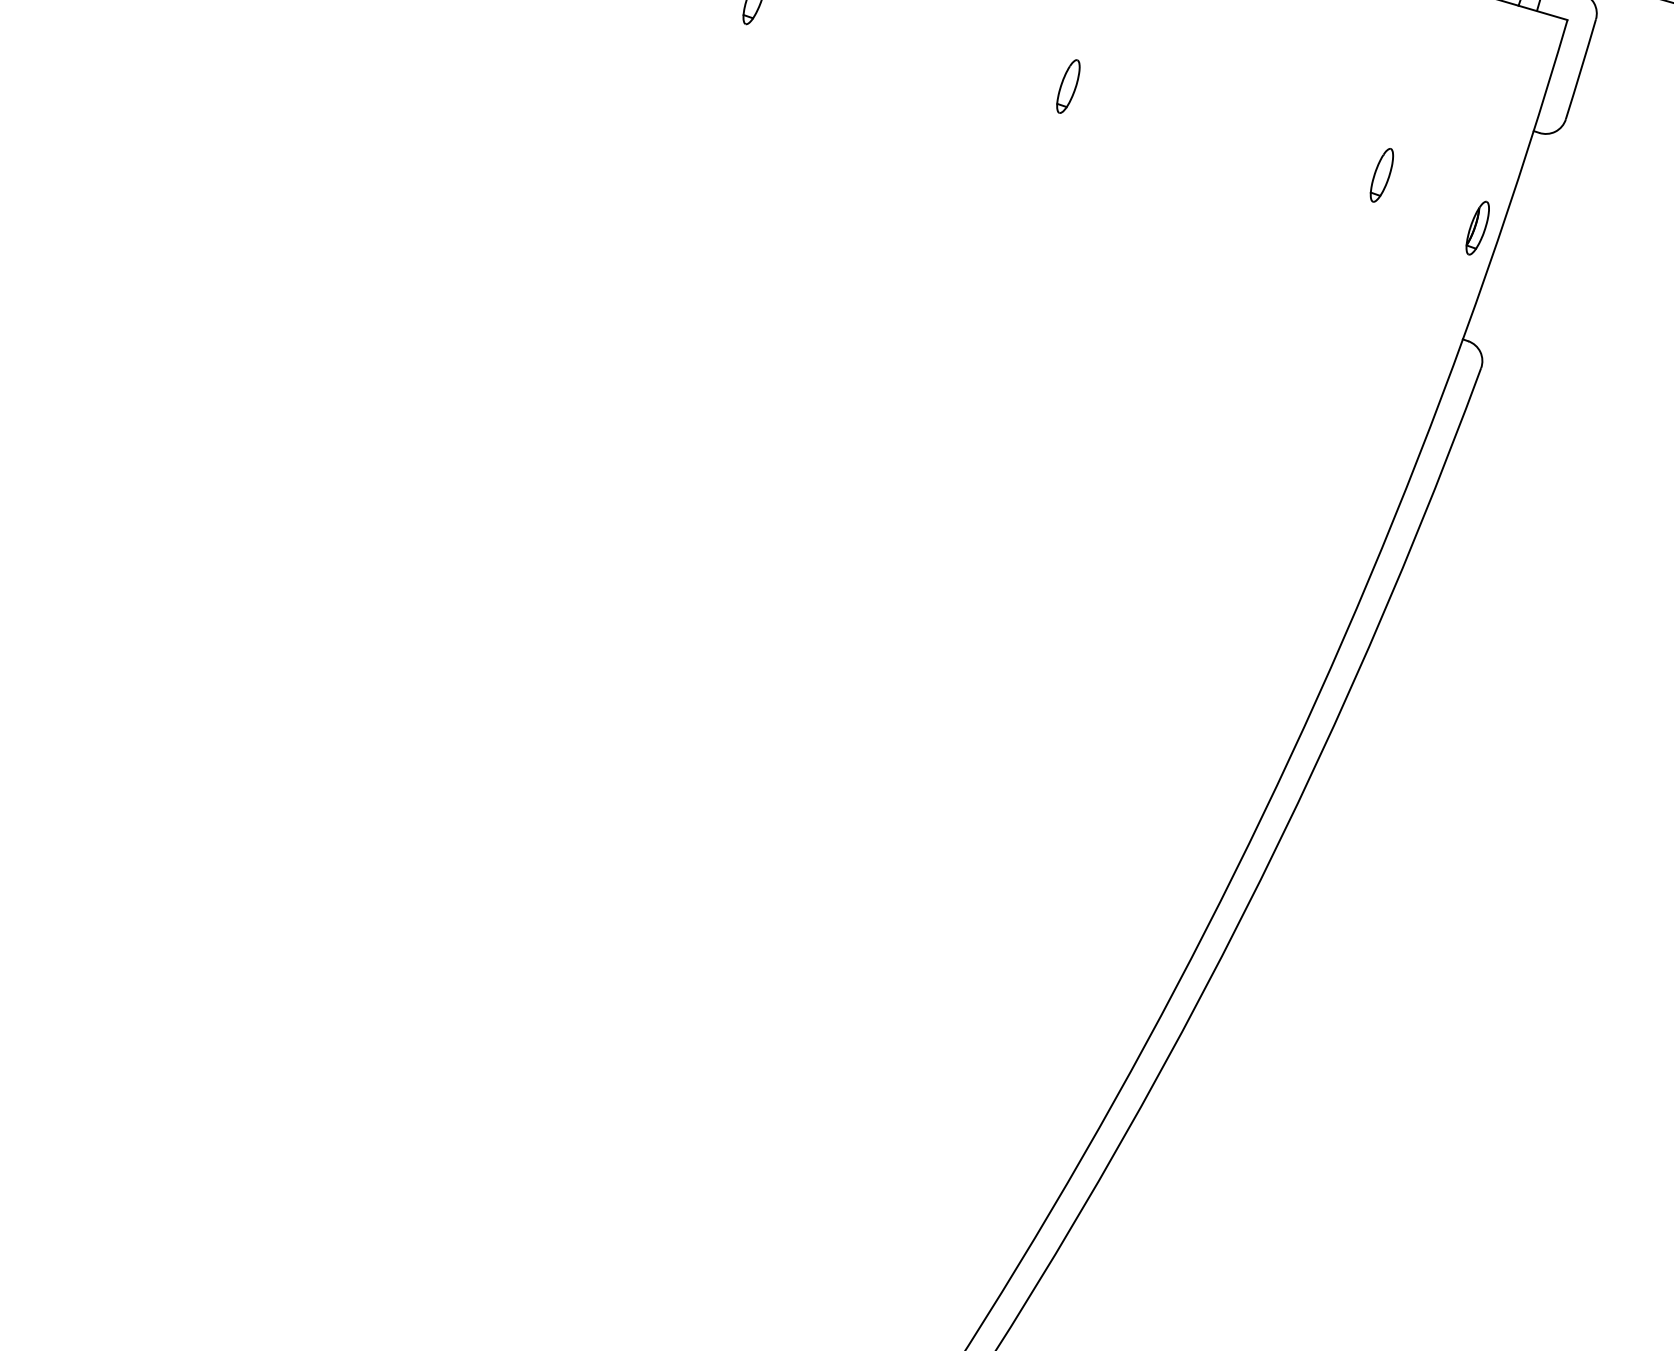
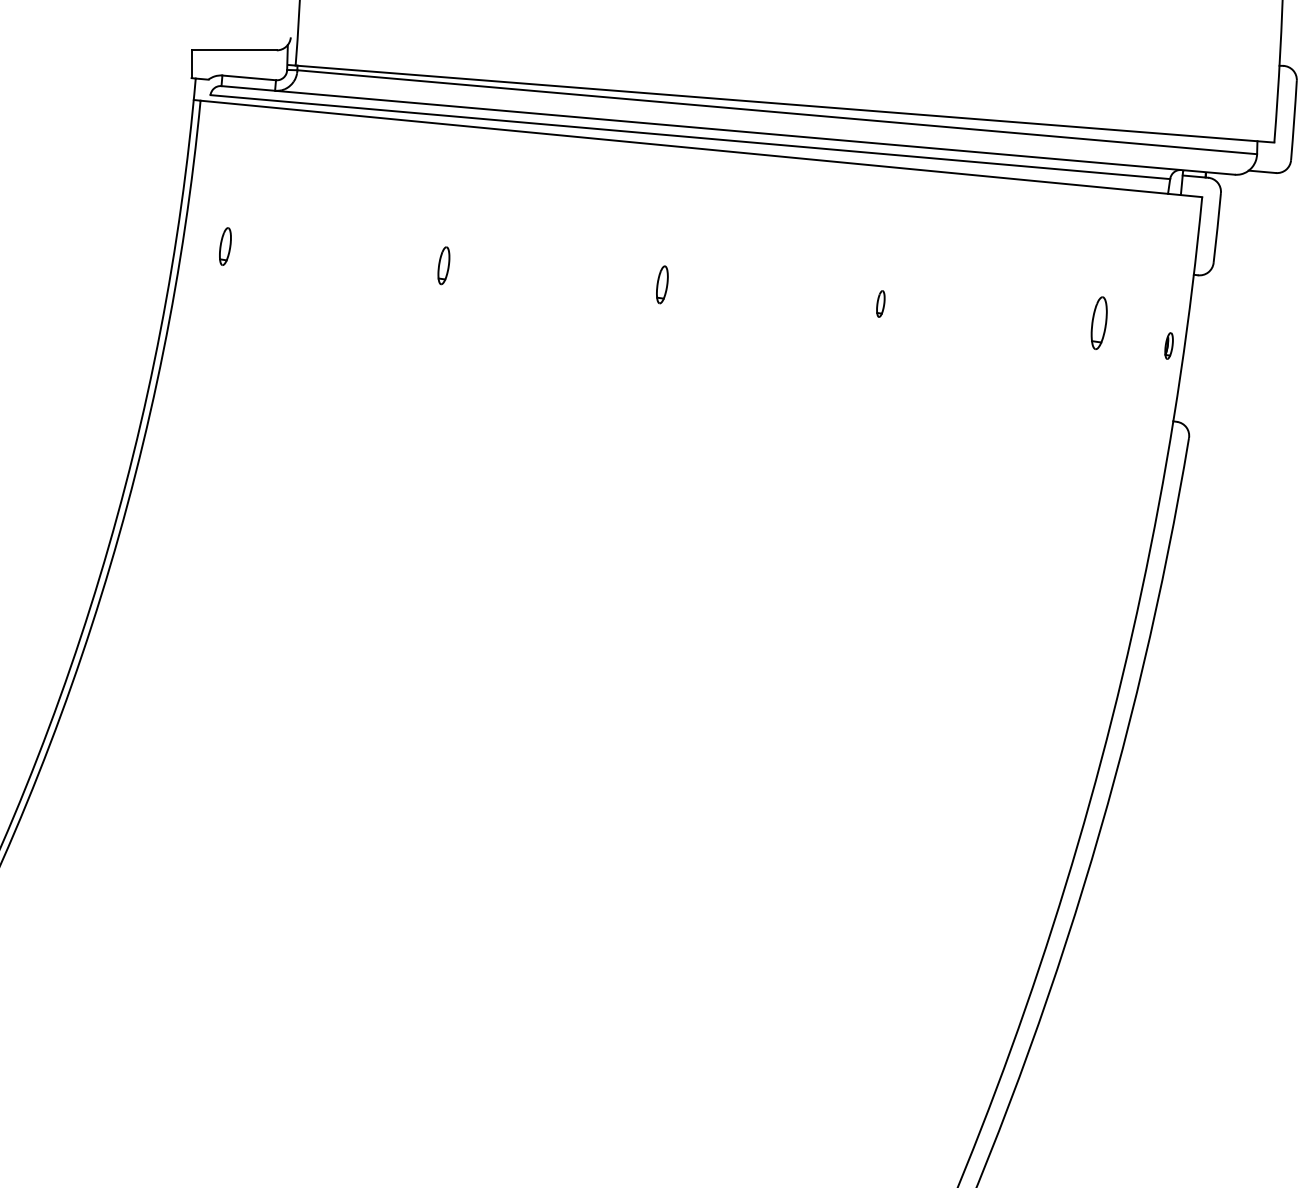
part: (1068, 85) -> (880, 303), size x0.7
part: (1381, 174) -> (1098, 322), size x1.4
part: (1476, 227) -> (1168, 345), size x0.7

